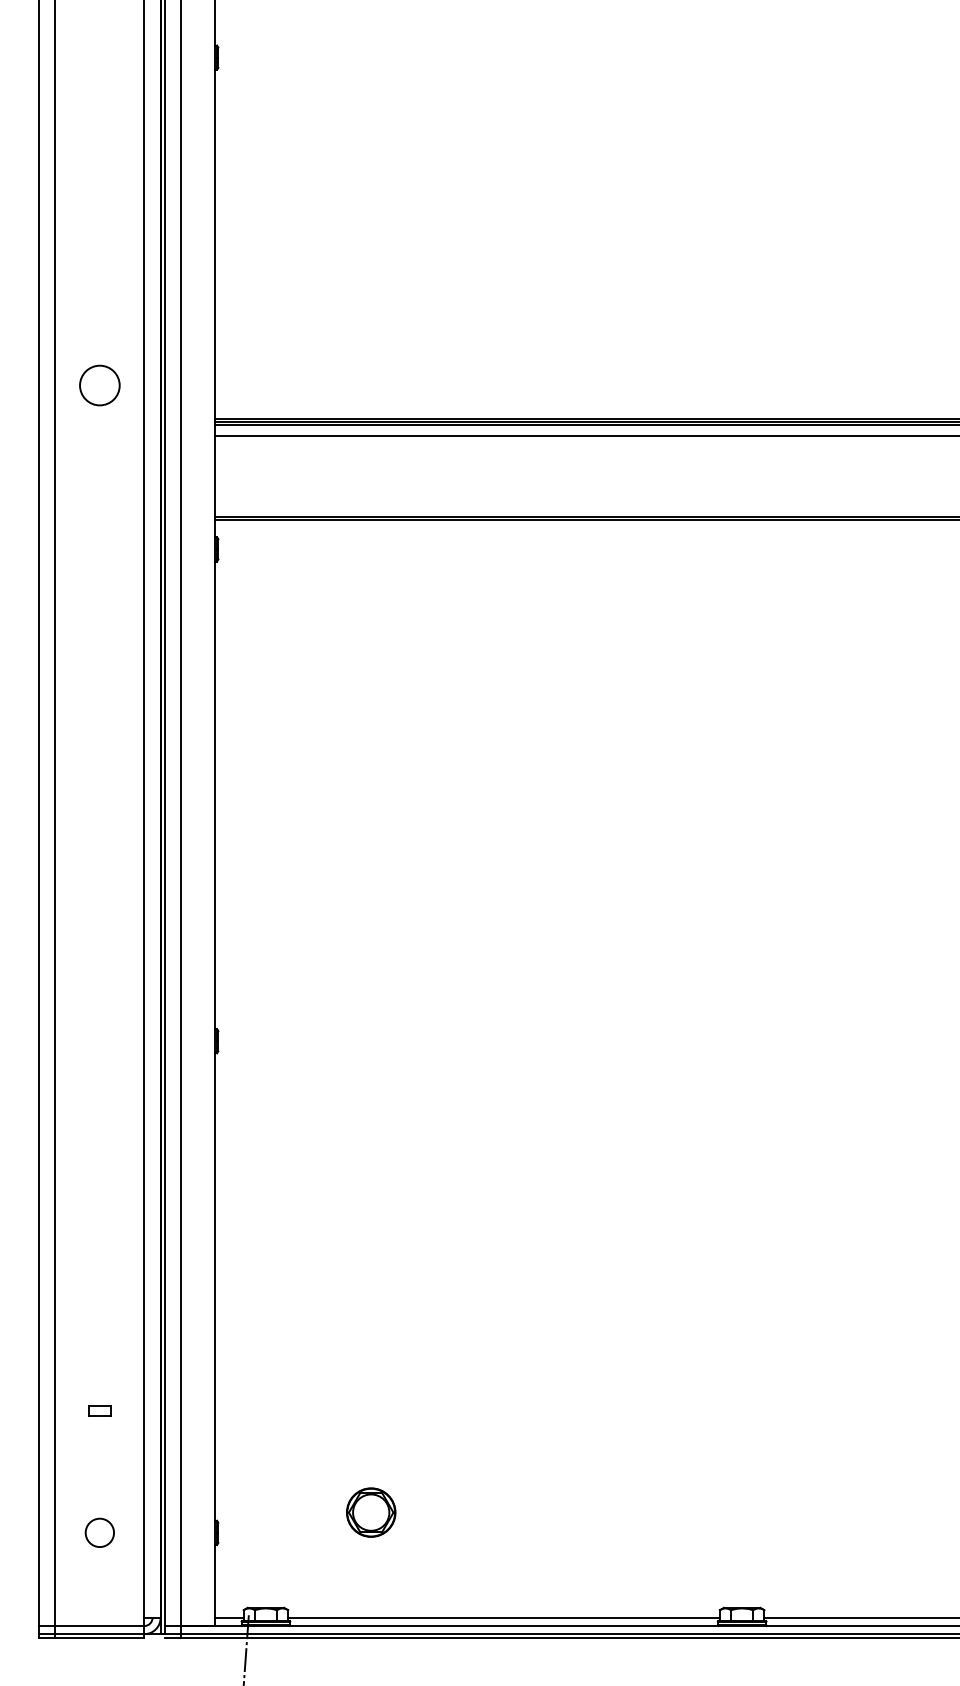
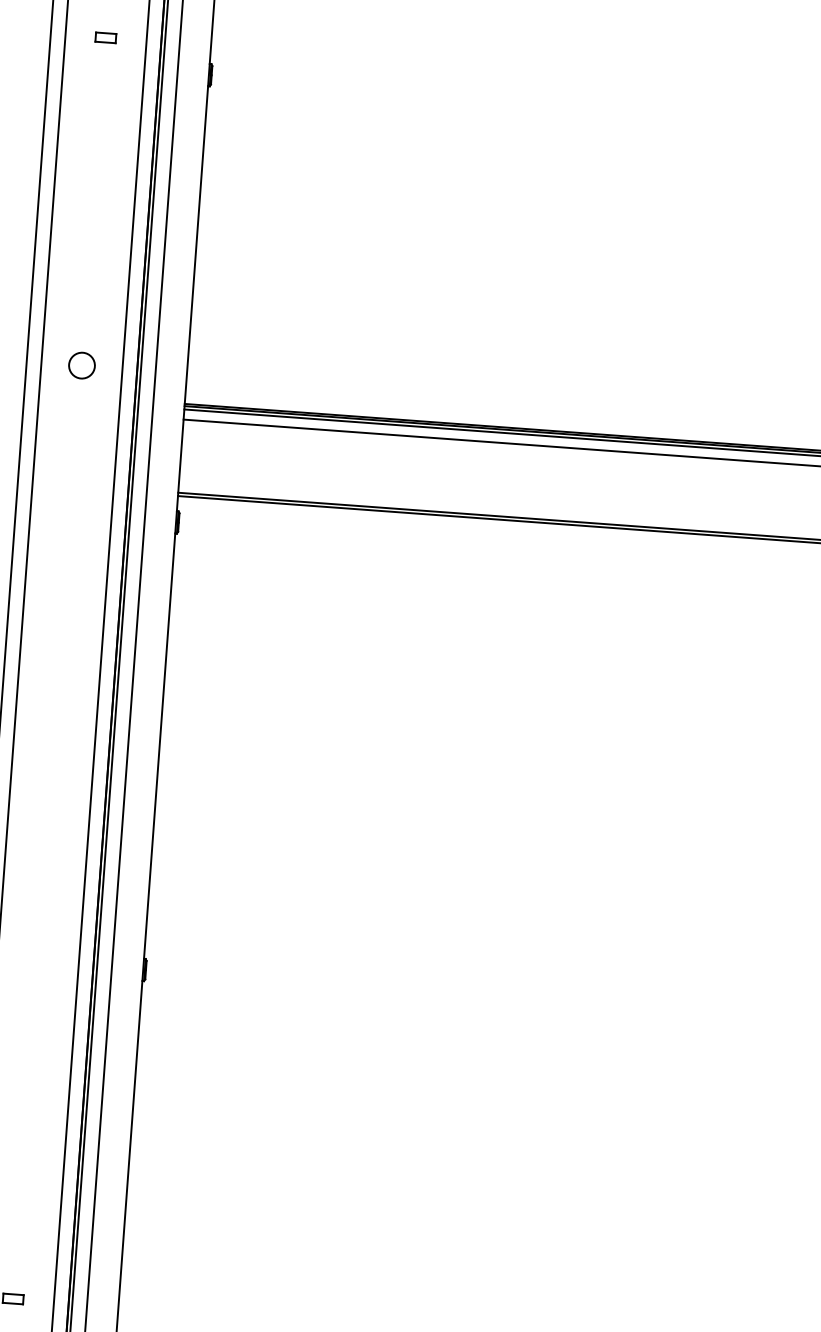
part: (99, 24) -> (105, 37), added
circle: (99, 385) -> (81, 365), size x0.71

